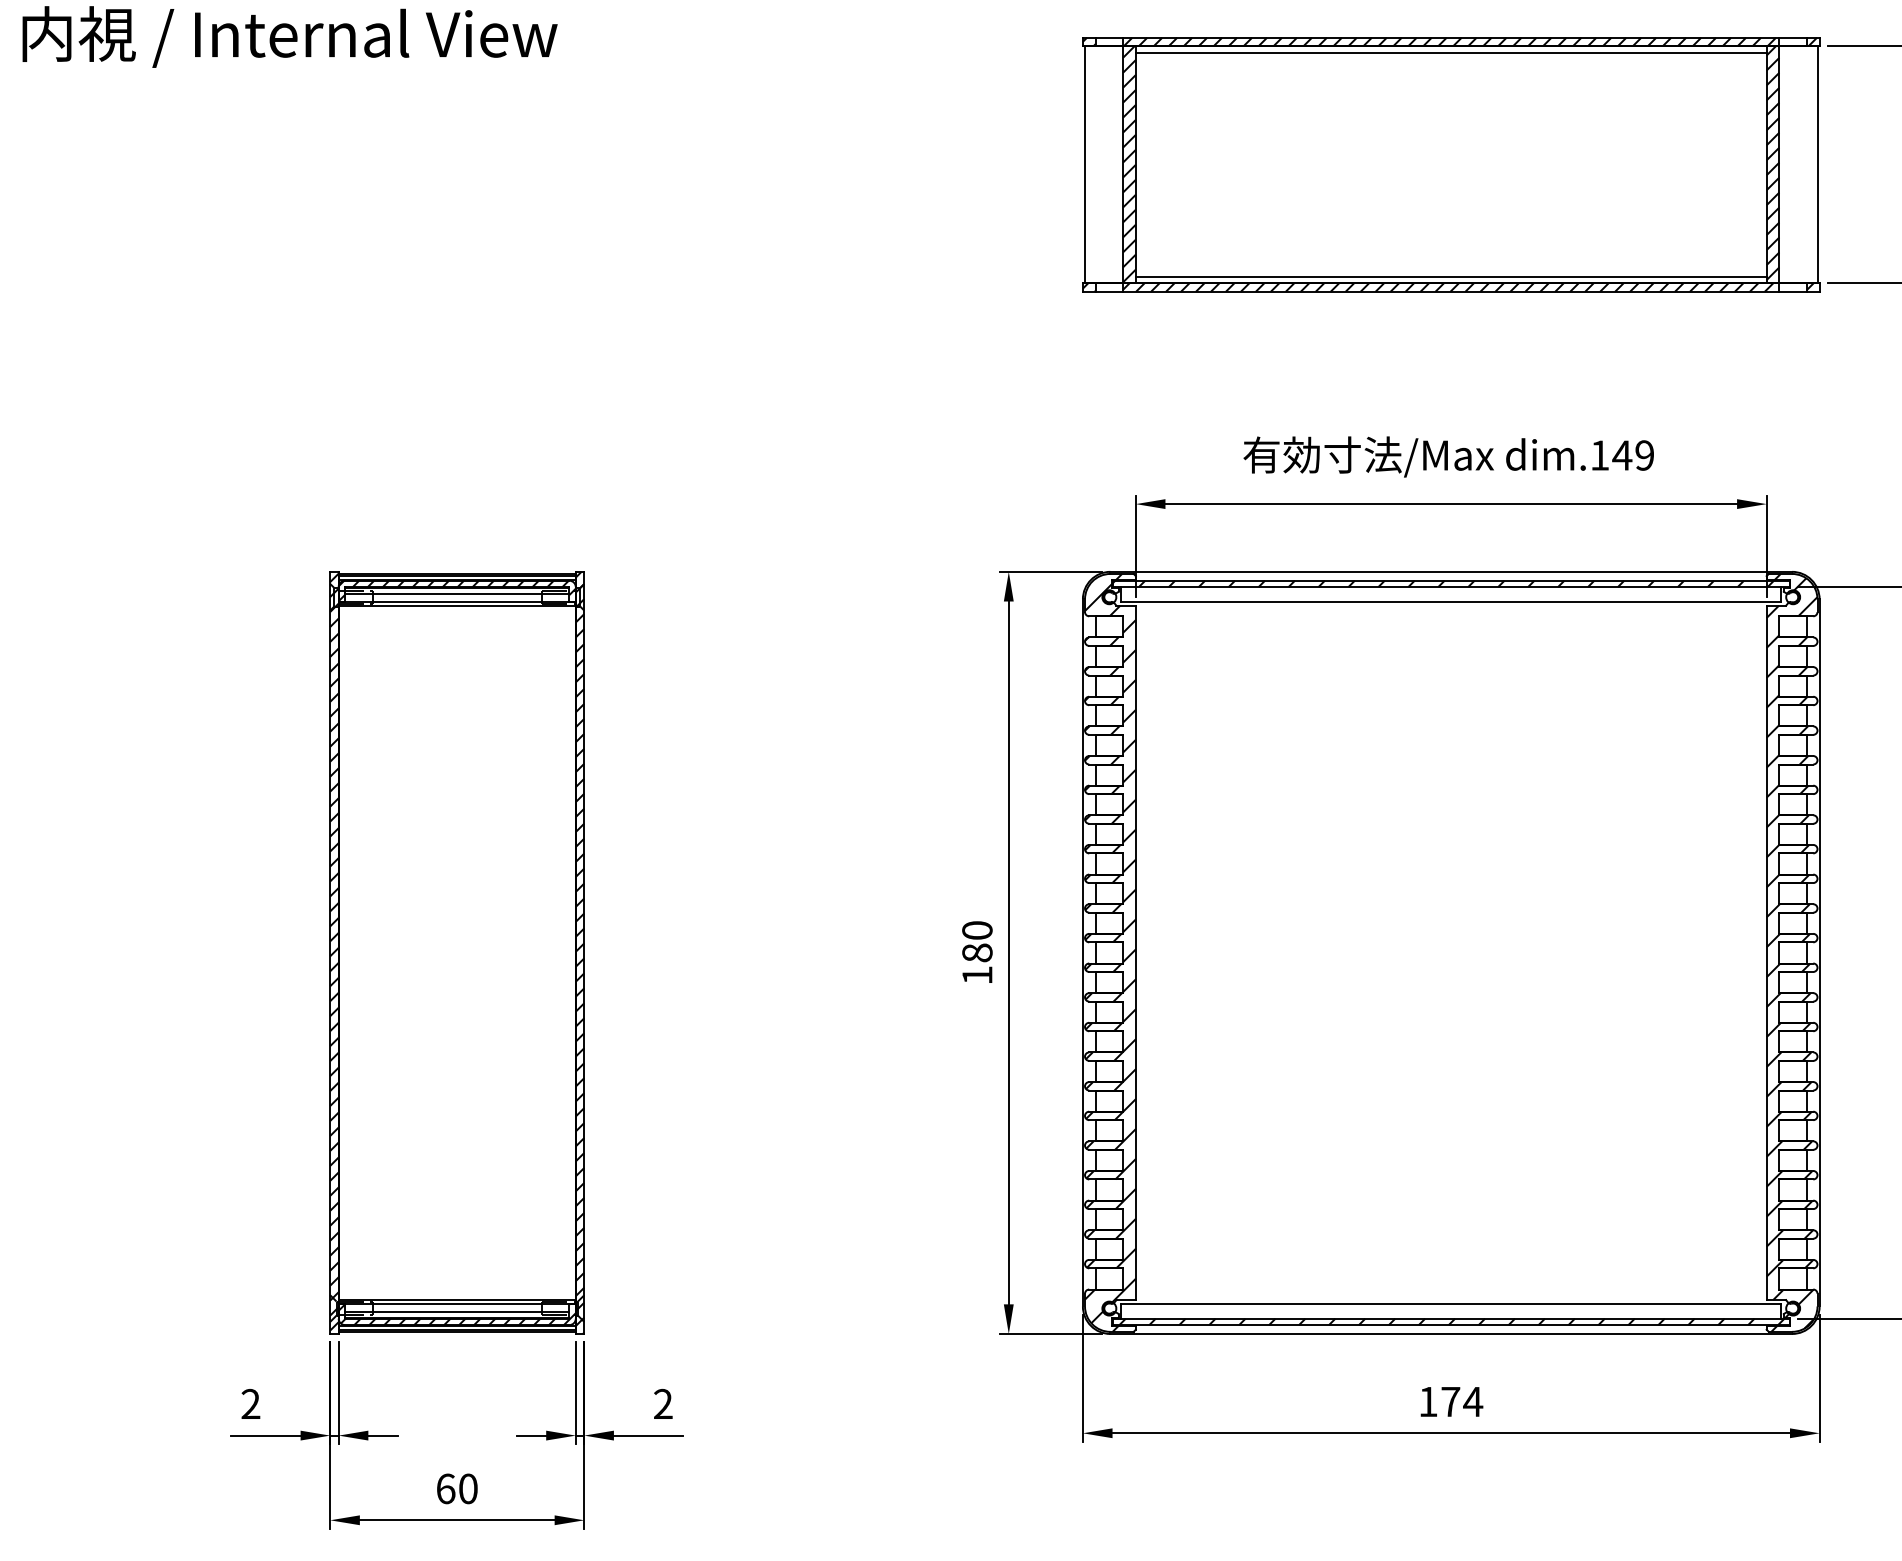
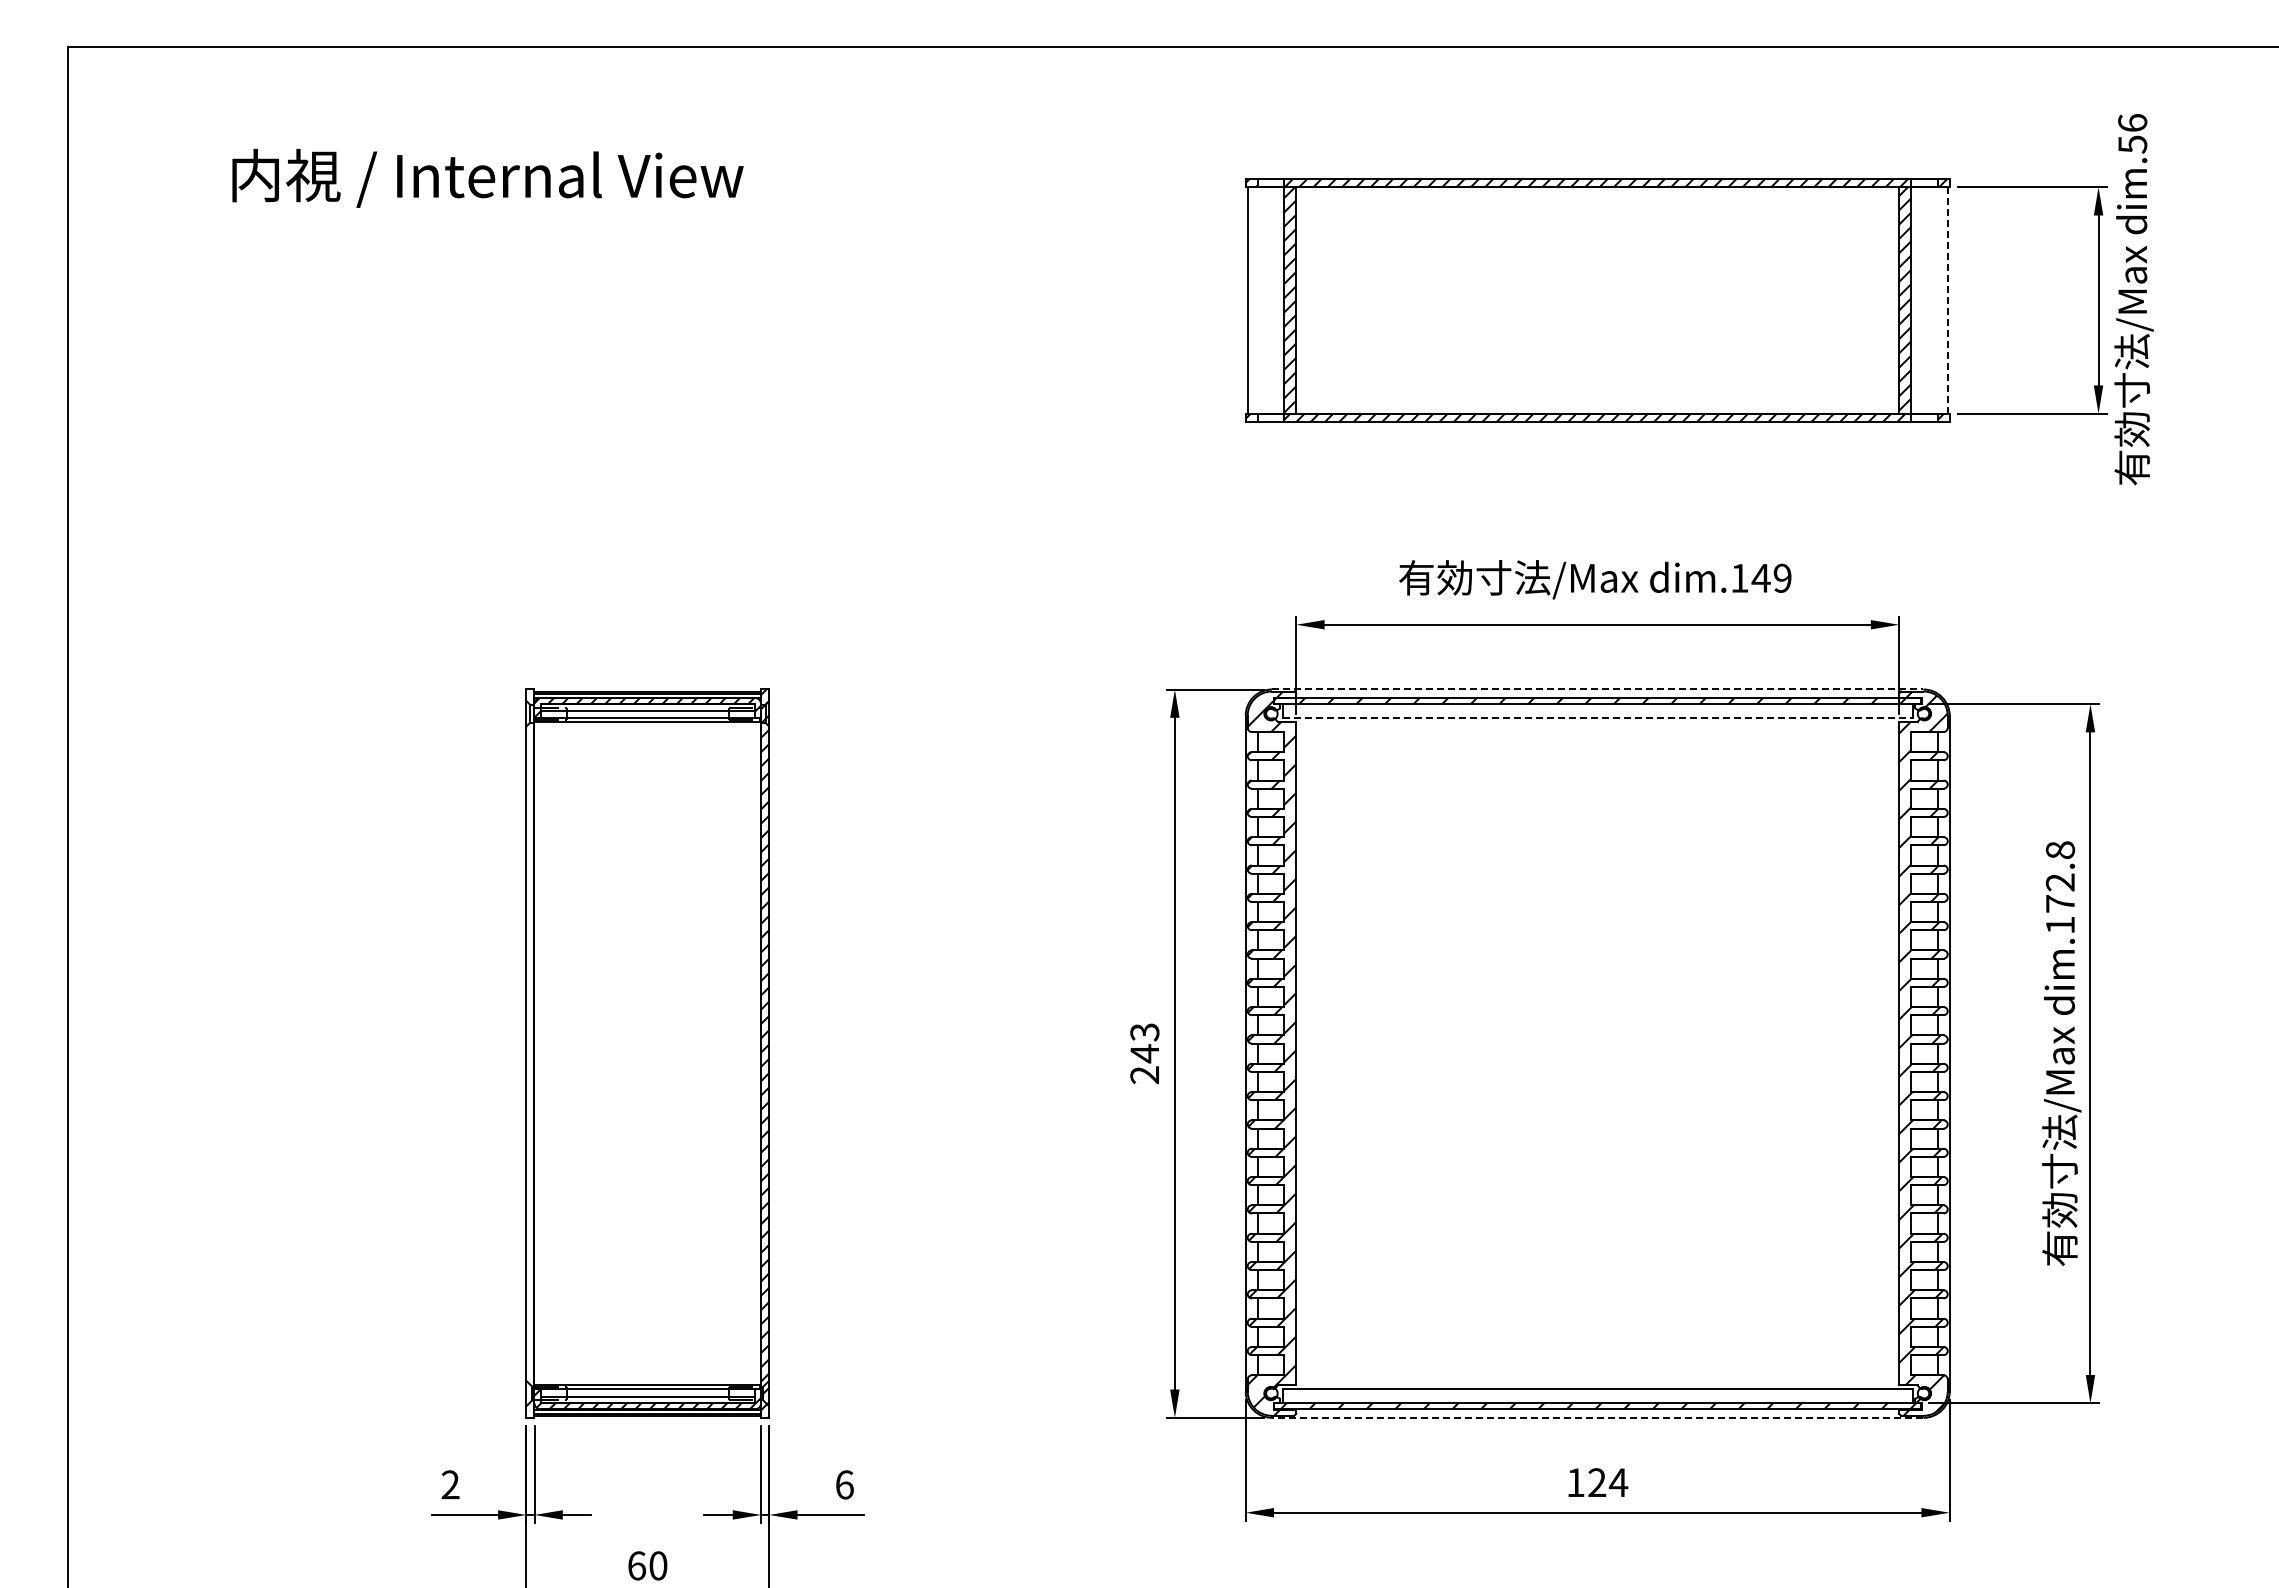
line: (1451, 52) -> (1597, 193), removed
line: (1817, 164) -> (1947, 300), solid -> dashed
line: (1451, 276) -> (1597, 407), removed
line: (1451, 571) -> (1597, 689), solid -> dashed
line: (1452, 602) -> (1598, 718), solid -> dashed
hatch: (334, 951) -> (530, 1052), removed
text: (977, 952) -> (1144, 1053), 180 -> 243
line: (1451, 1333) -> (1597, 1417), solid -> dashed
text: (1451, 1401) -> (1597, 1482), 174 -> 124
text: (663, 1403) -> (844, 1484), 2 -> 6

